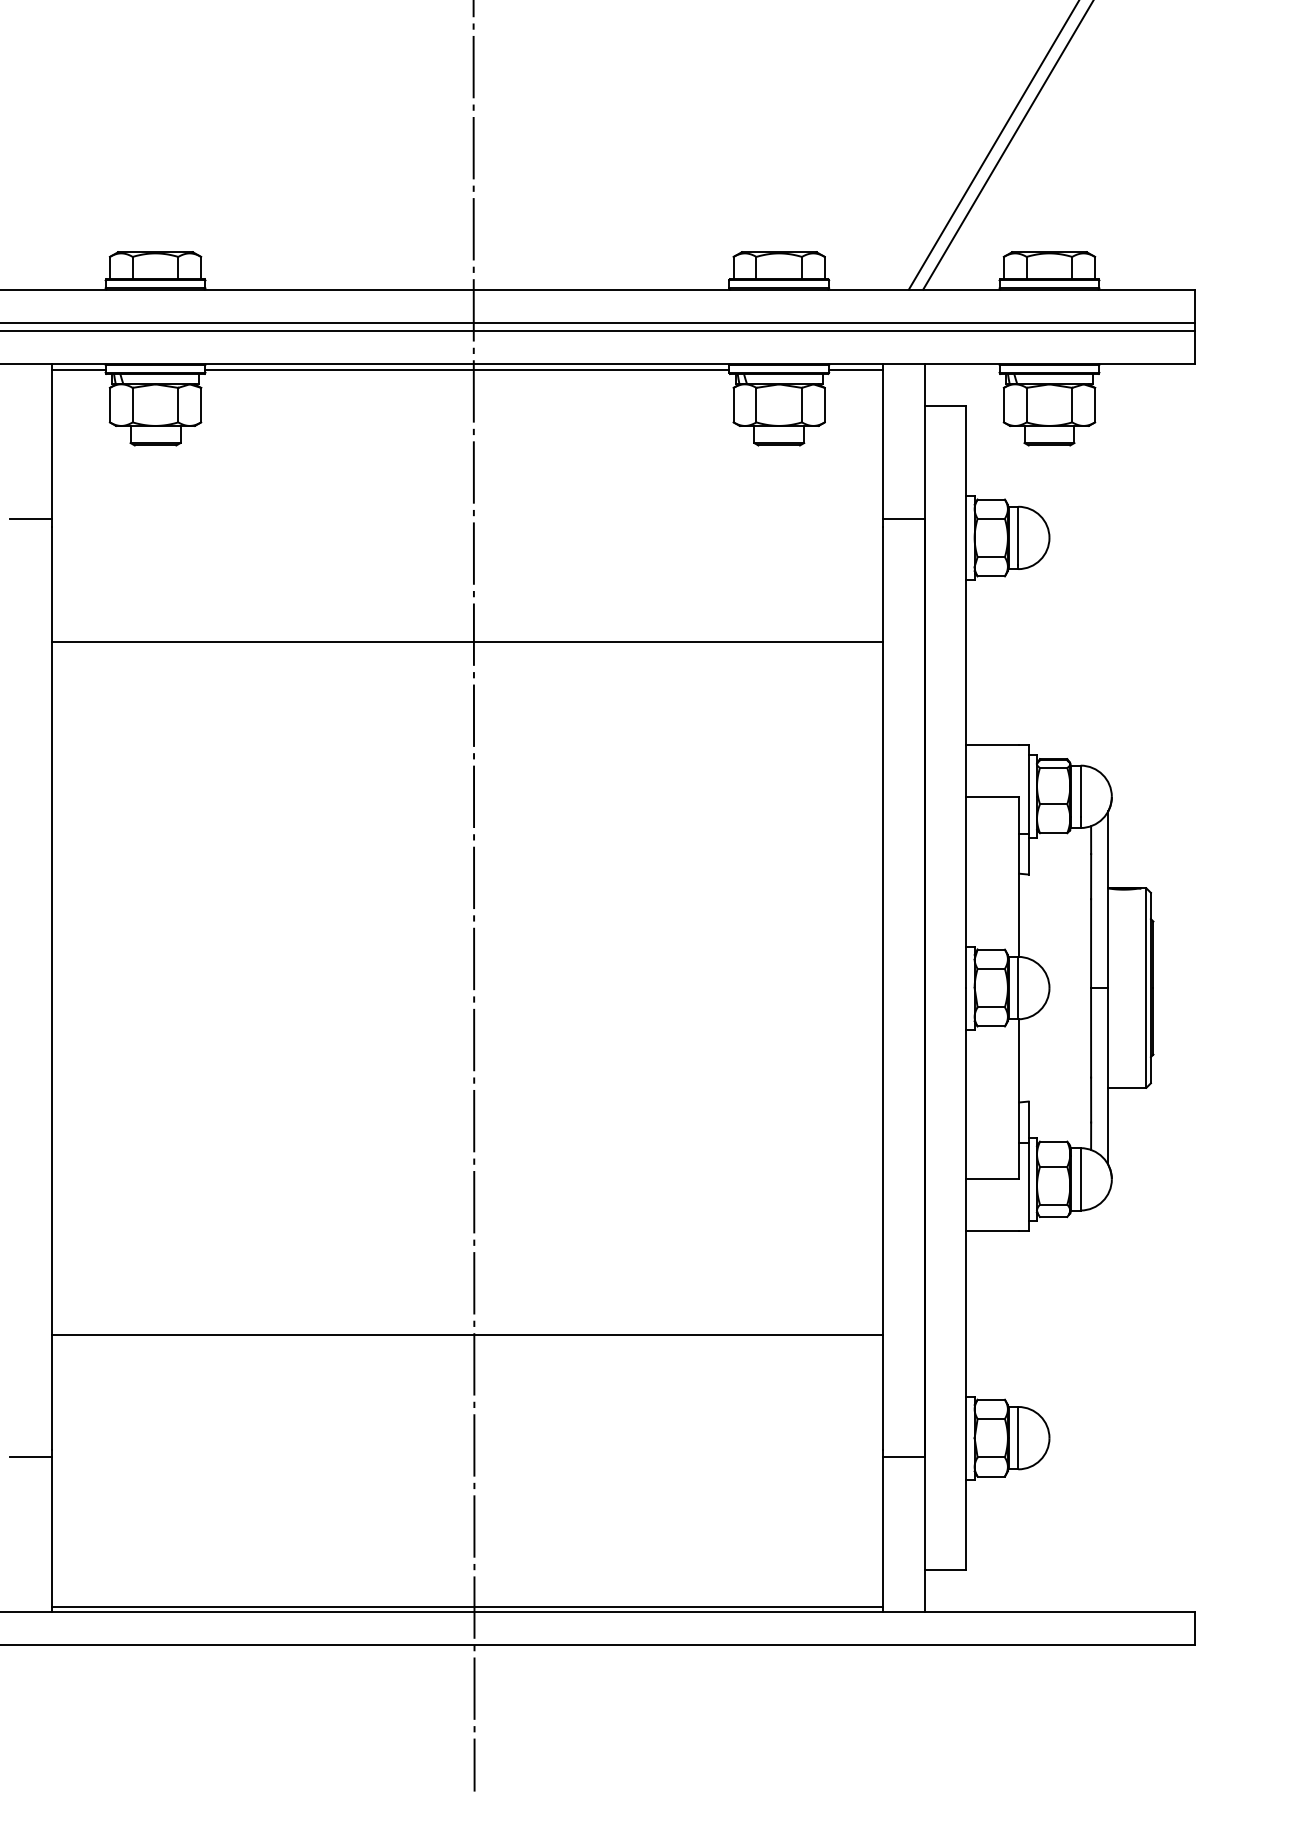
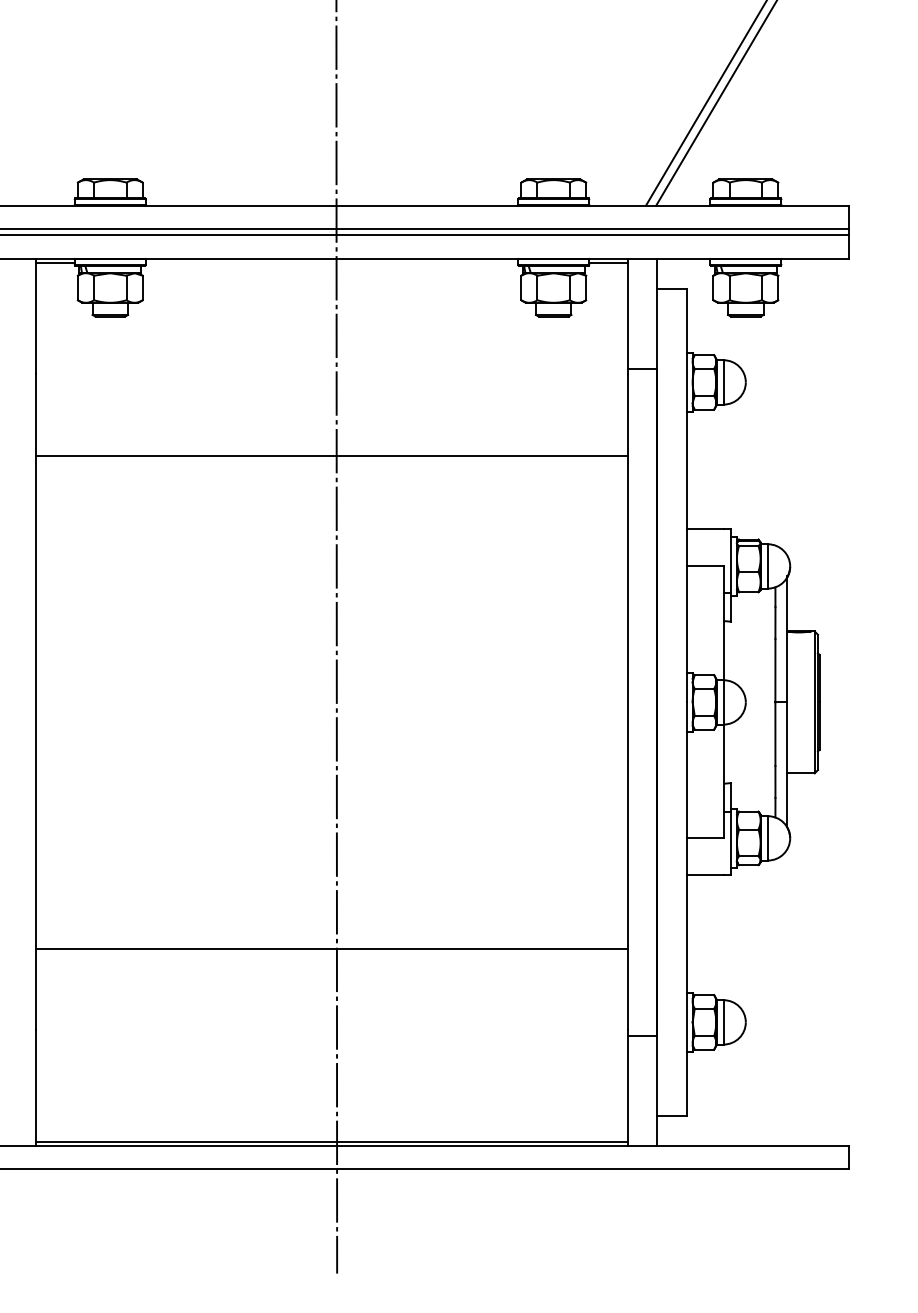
line: (467, 369) -> (332, 262), removed
line: (30, 518) -> (21, 368), removed
line: (30, 1457) -> (21, 1036), removed

